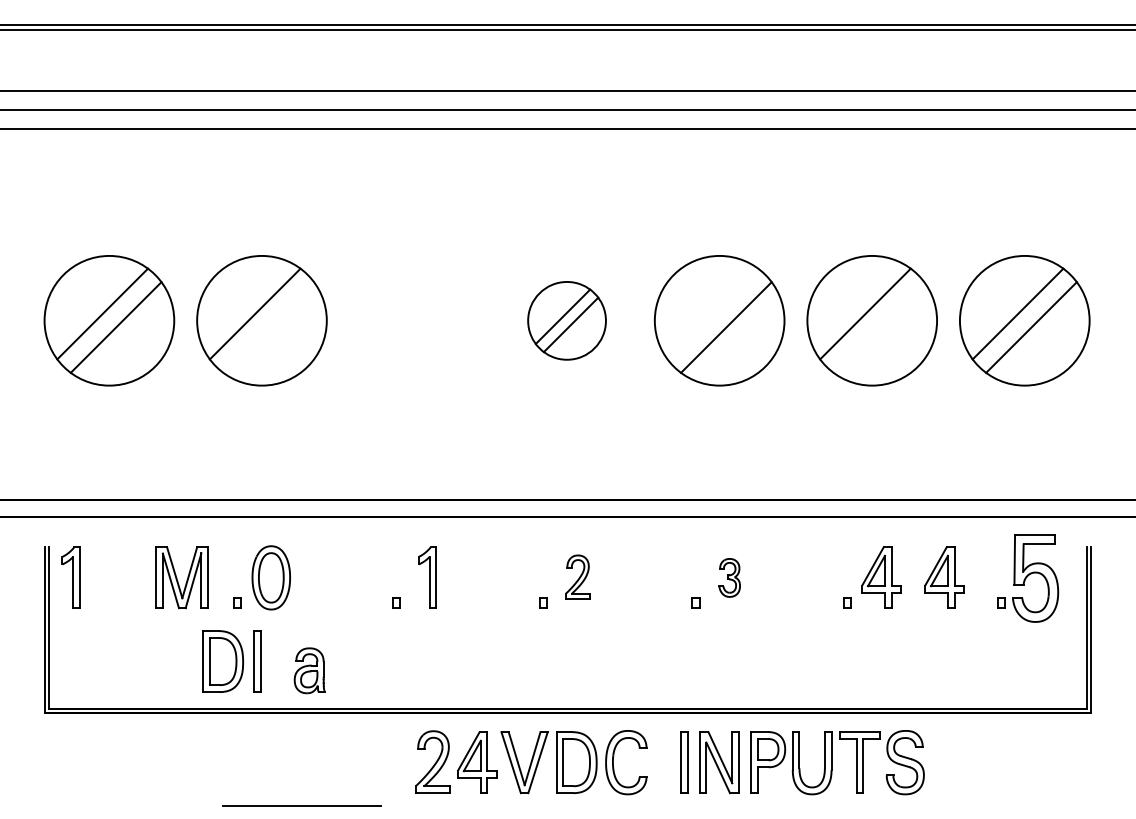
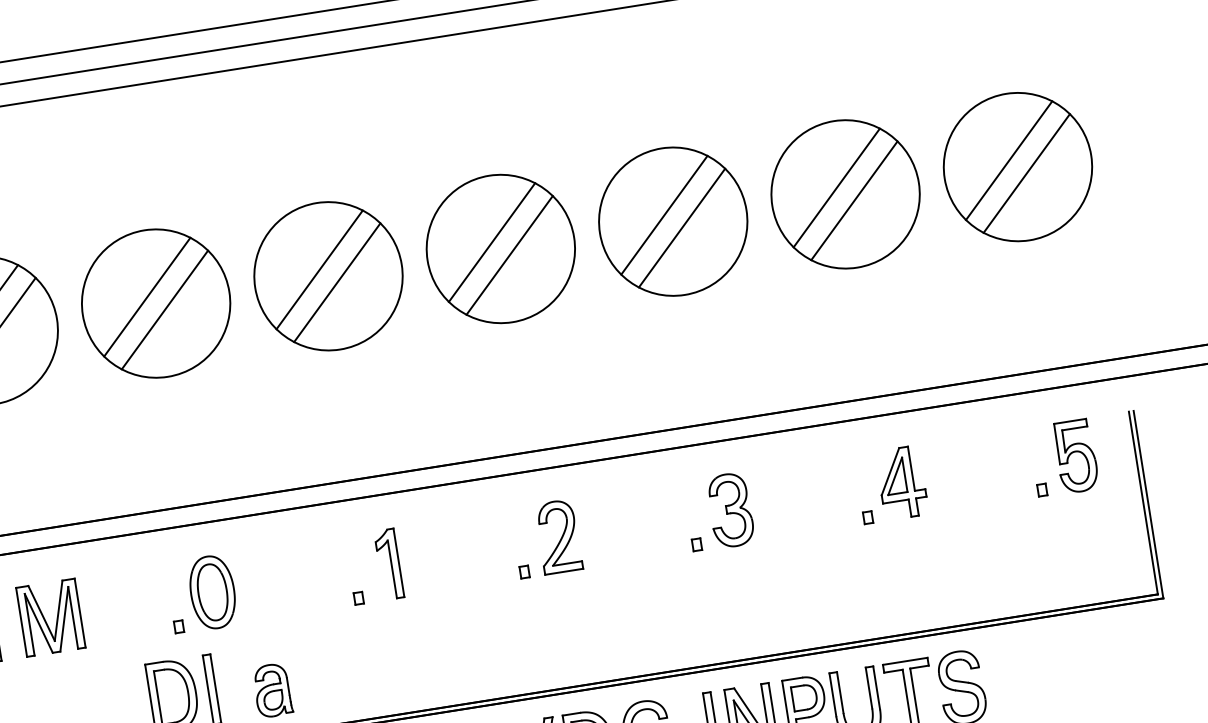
line: (712, 313) -> (663, 214), added
part: (414, 320) -> (328, 275), added
part: (566, 320) -> (500, 248), size x1.67
line: (268, 327) -> (164, 310), added
line: (878, 327) -> (853, 200), added
part: (577, 576) -> (558, 536), size x1.43
part: (181, 577) -> (50, 617), moved
part: (729, 577) -> (730, 509), size x1.67
part: (944, 577) -> (973, 471), removed
part: (1035, 578) -> (1076, 456), size x0.71

